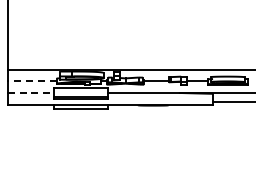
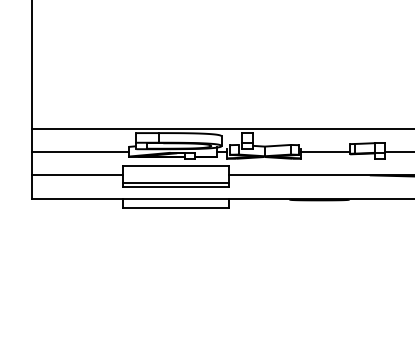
line: (31, 81) -> (79, 152), dashed -> solid
line: (31, 92) -> (79, 174), dashed -> solid

